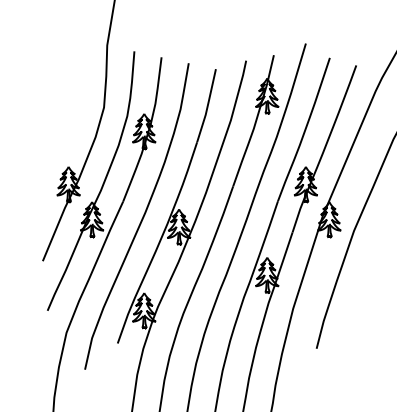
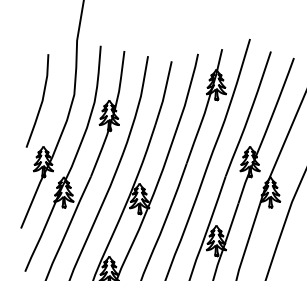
line: (66, 114) -> (41, 100), added

